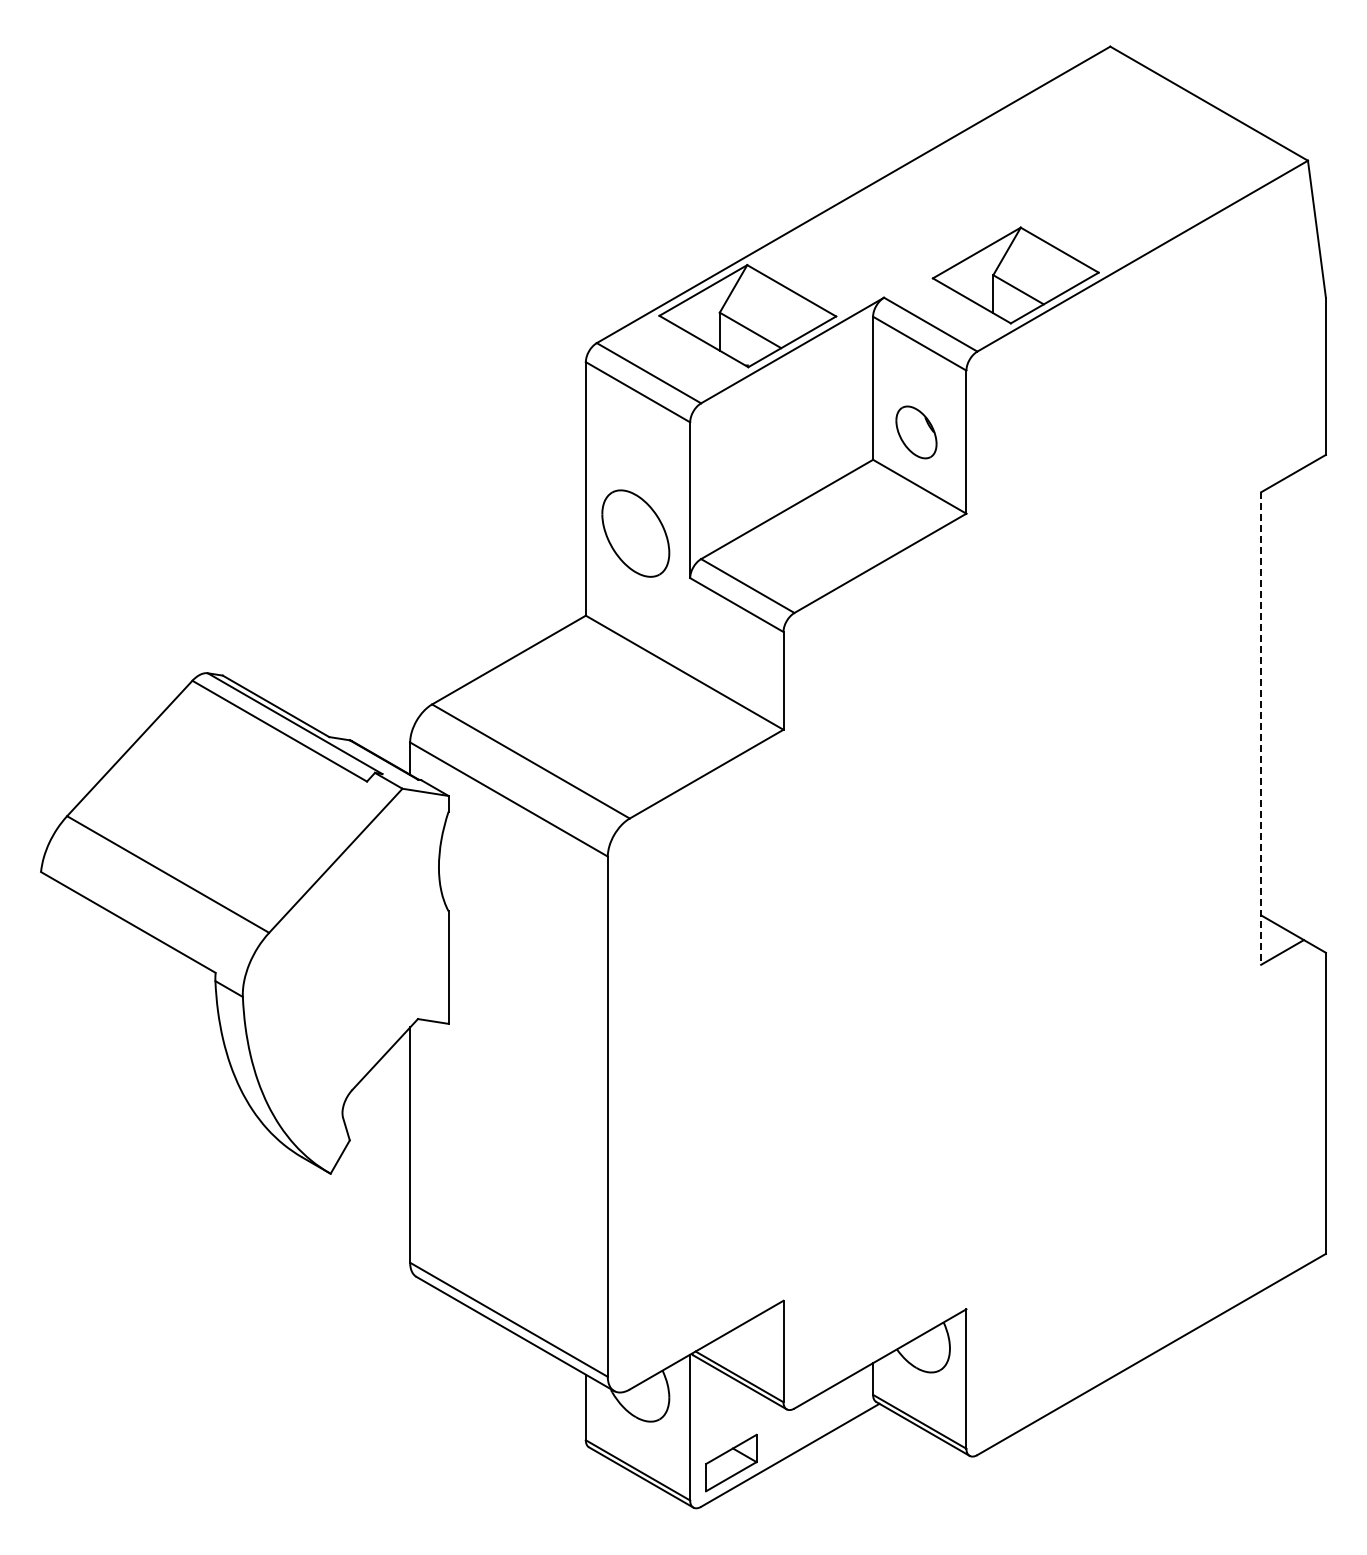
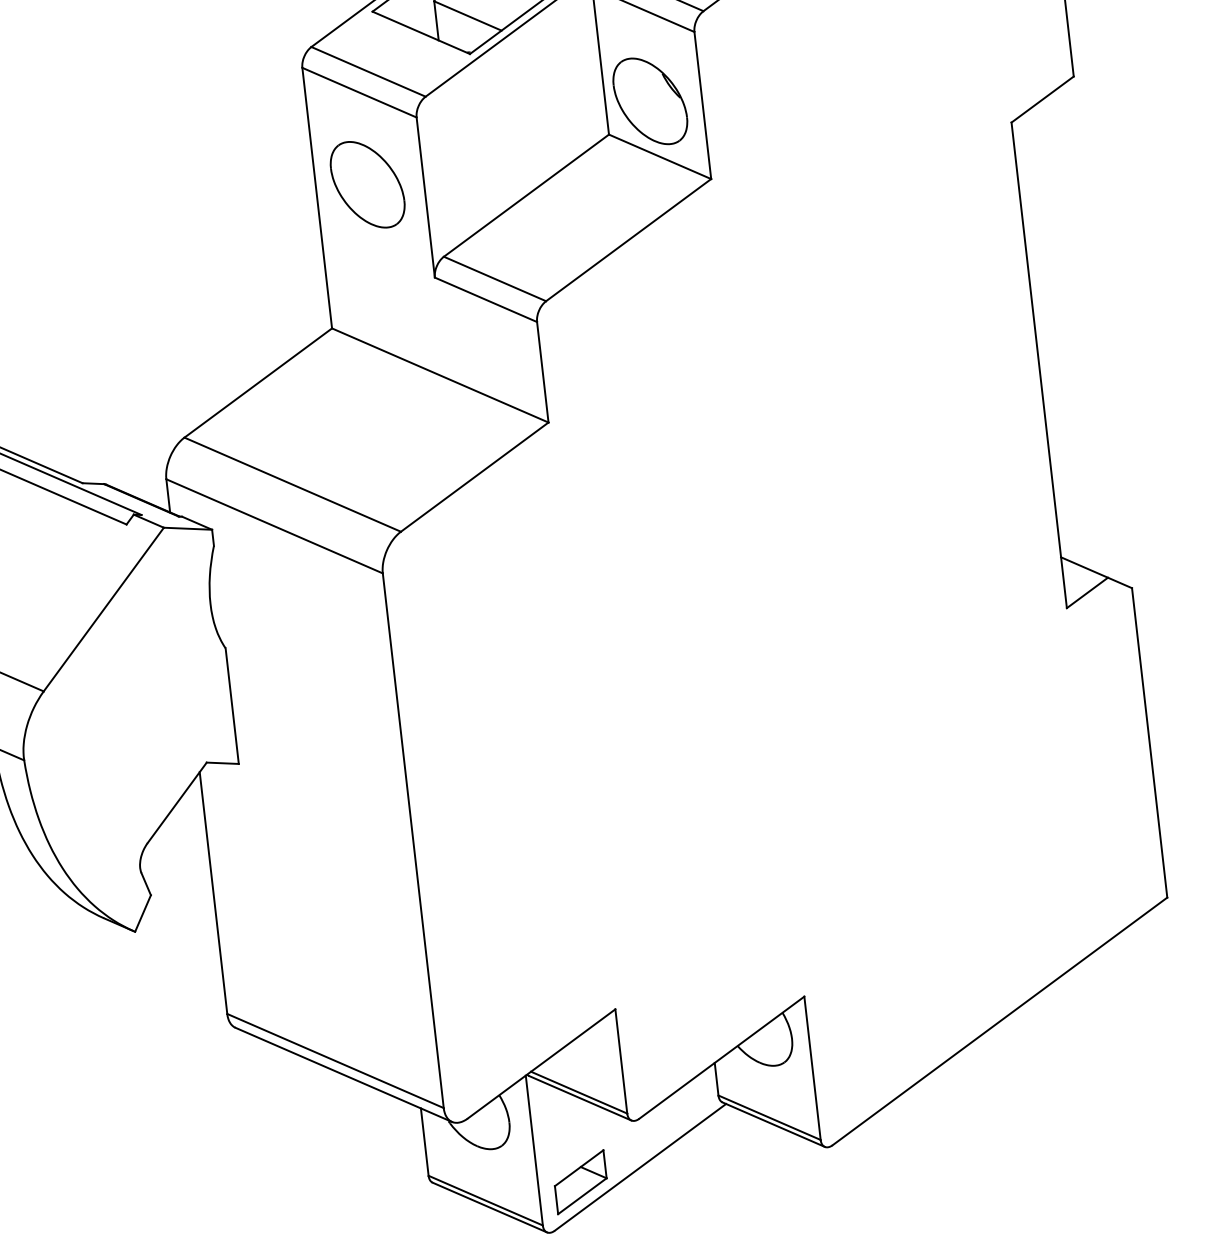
part: (916, 432) -> (650, 101), size x1.67
part: (635, 533) -> (367, 184), moved
line: (1261, 729) -> (1039, 366), dashed -> solid

